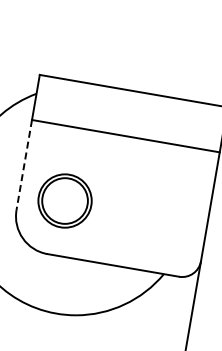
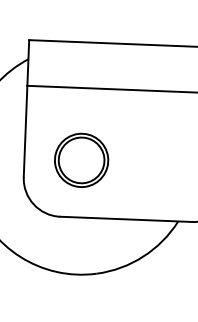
line: (24, 165) -> (25, 131), dashed -> solid
part: (64, 200) -> (80, 159), moved

